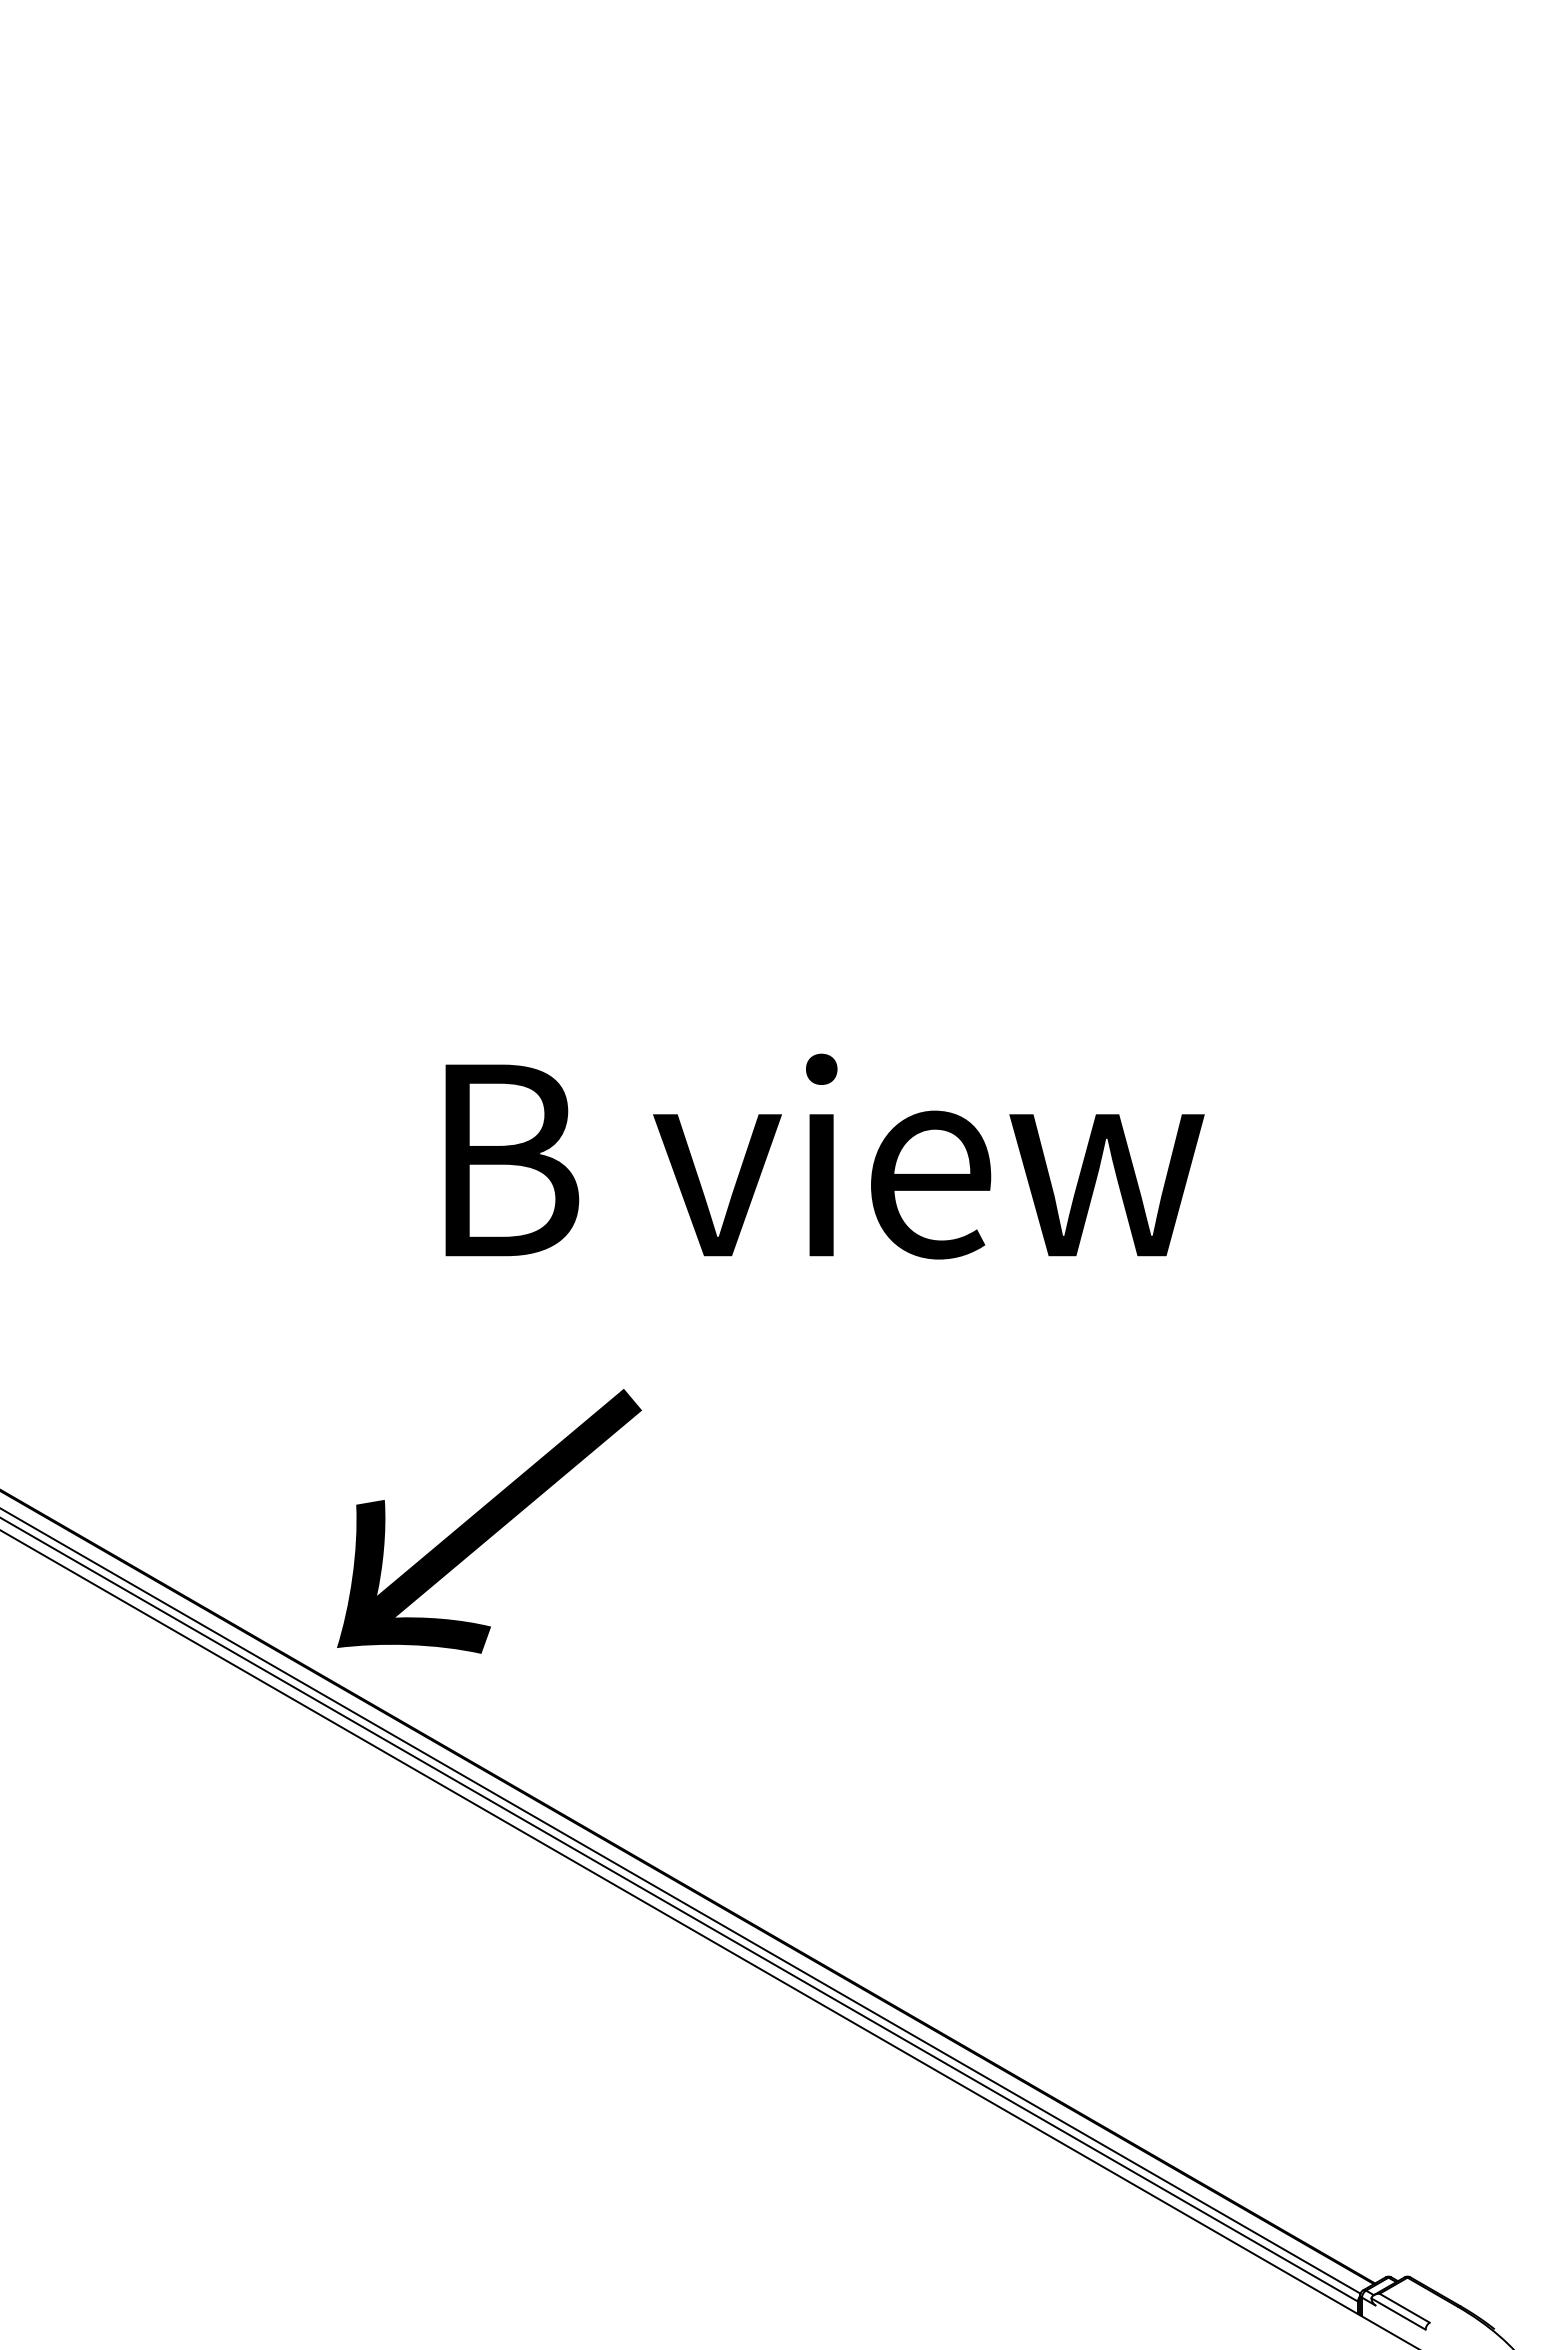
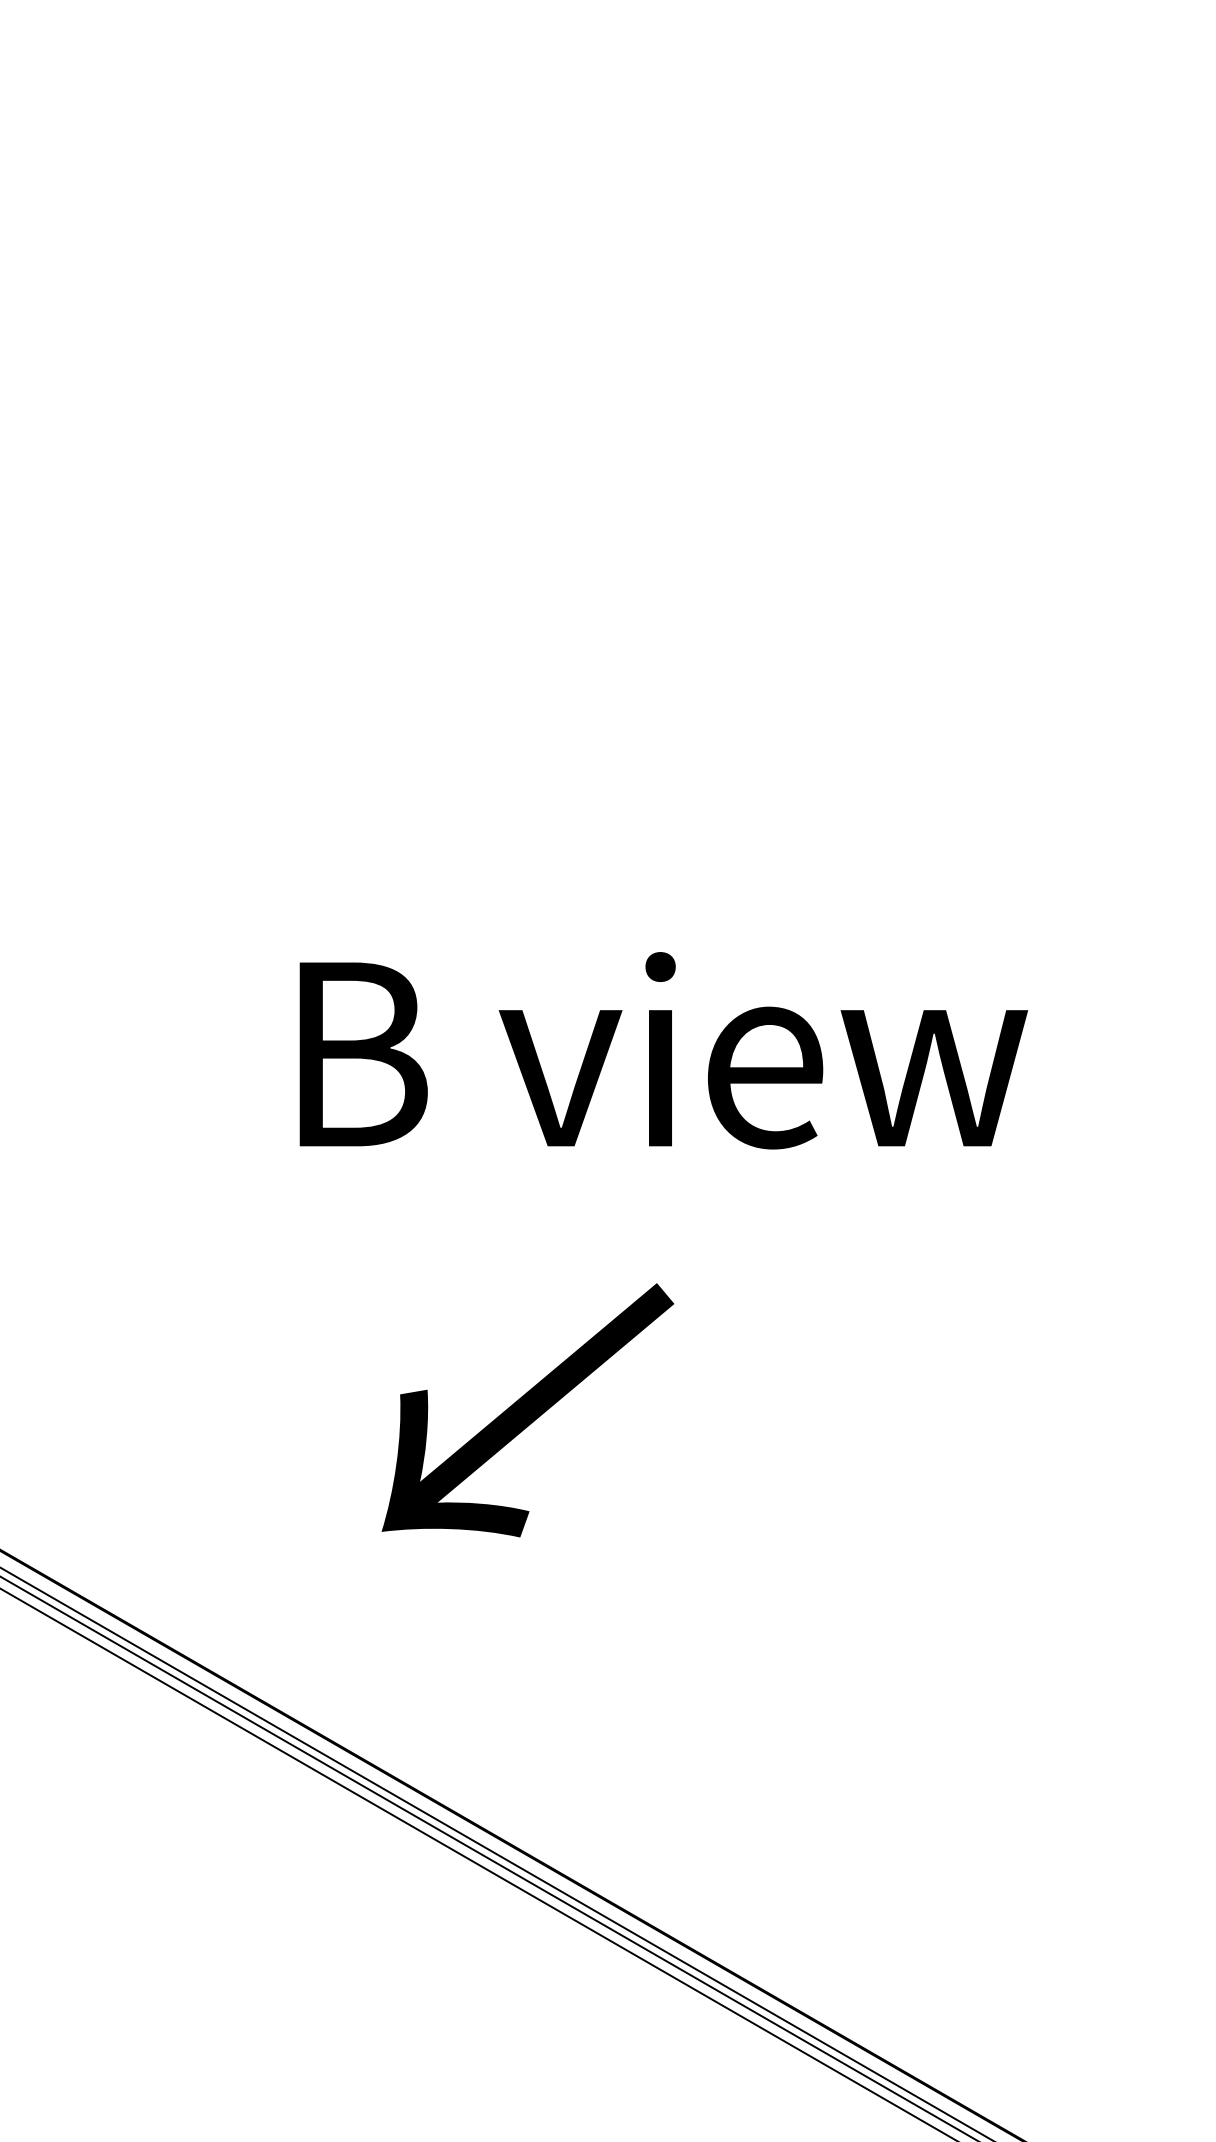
text: (824, 1156) -> (663, 1050), moved
text: (489, 1521) -> (527, 1410), moved

